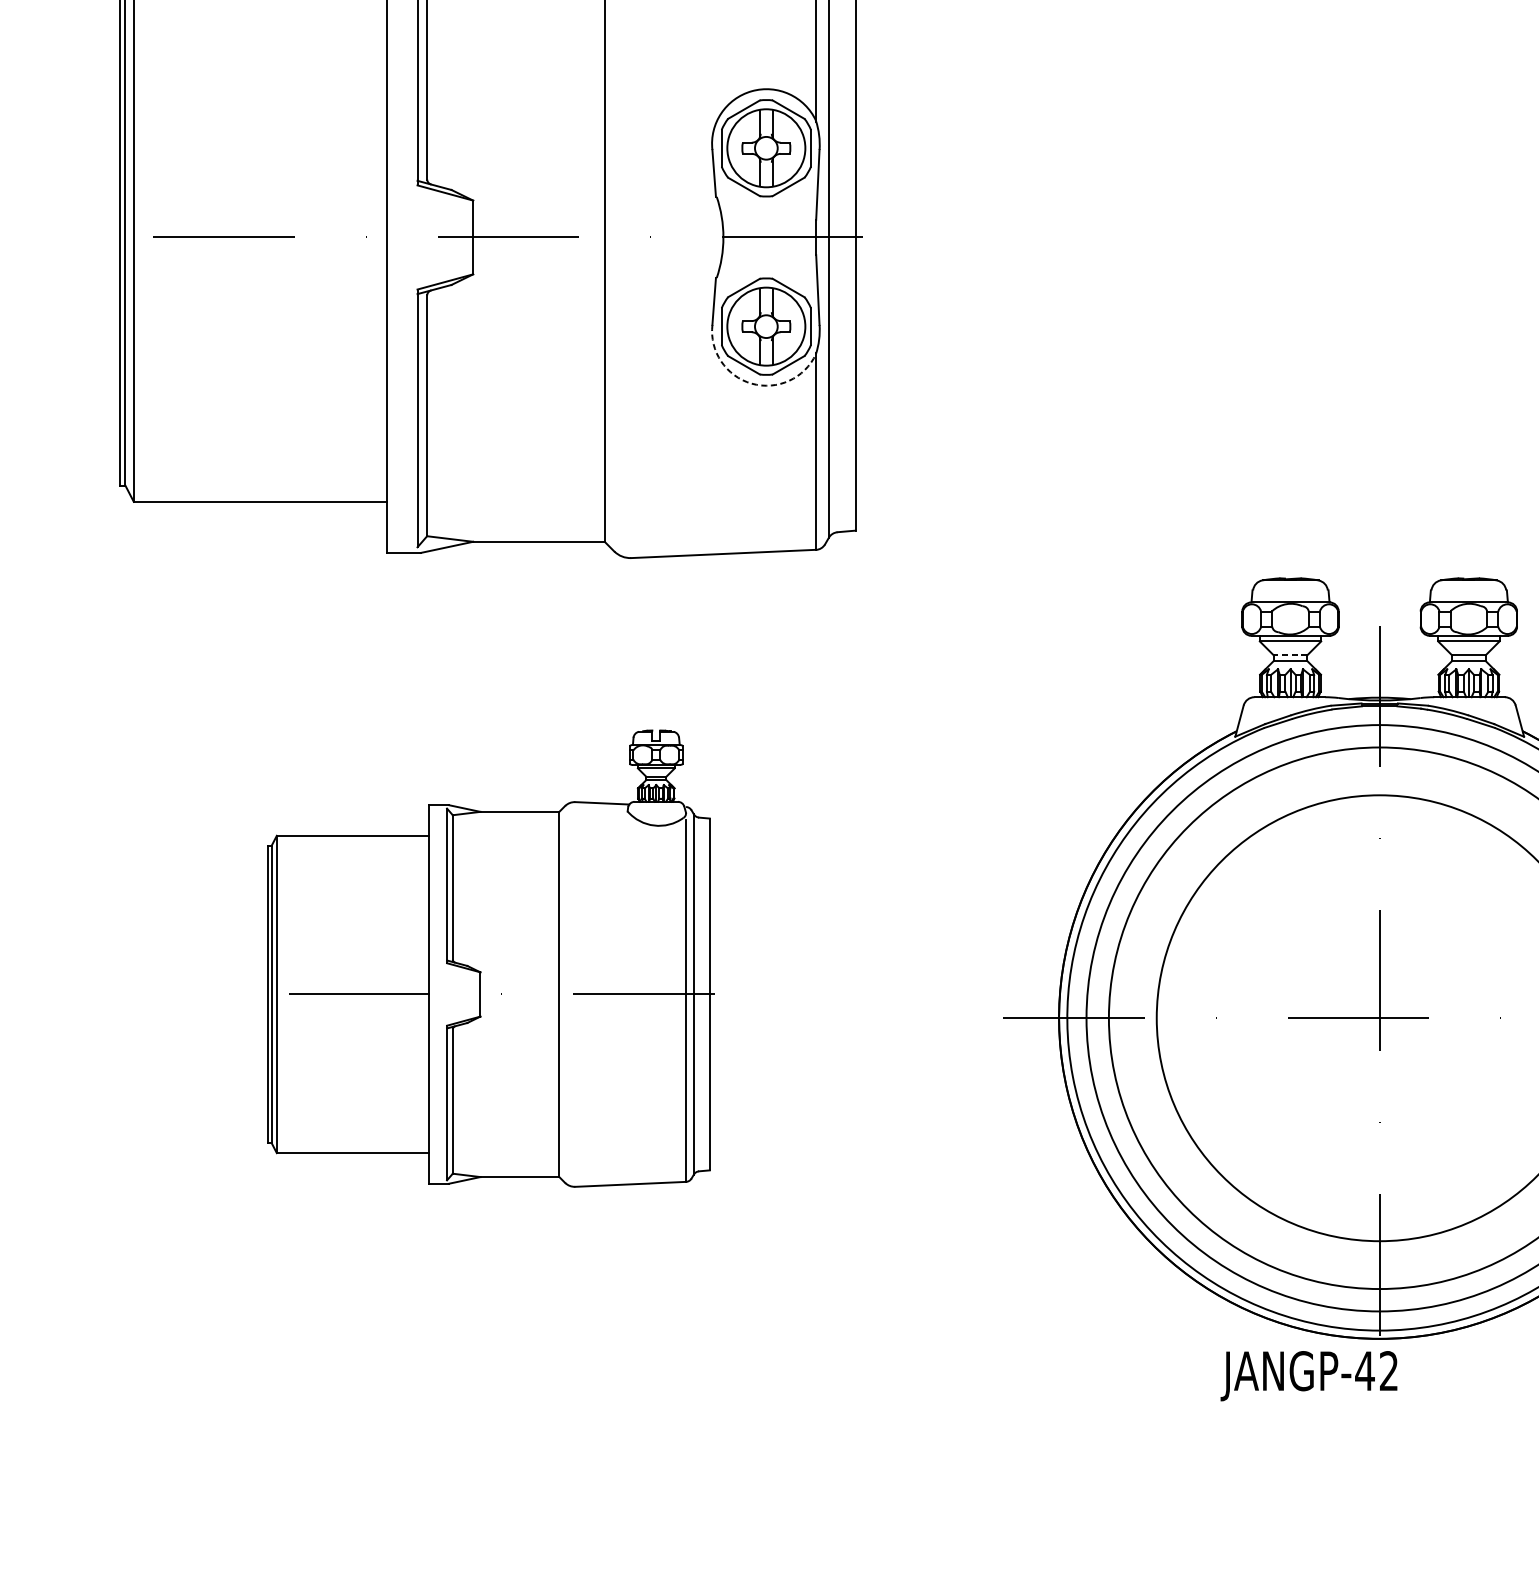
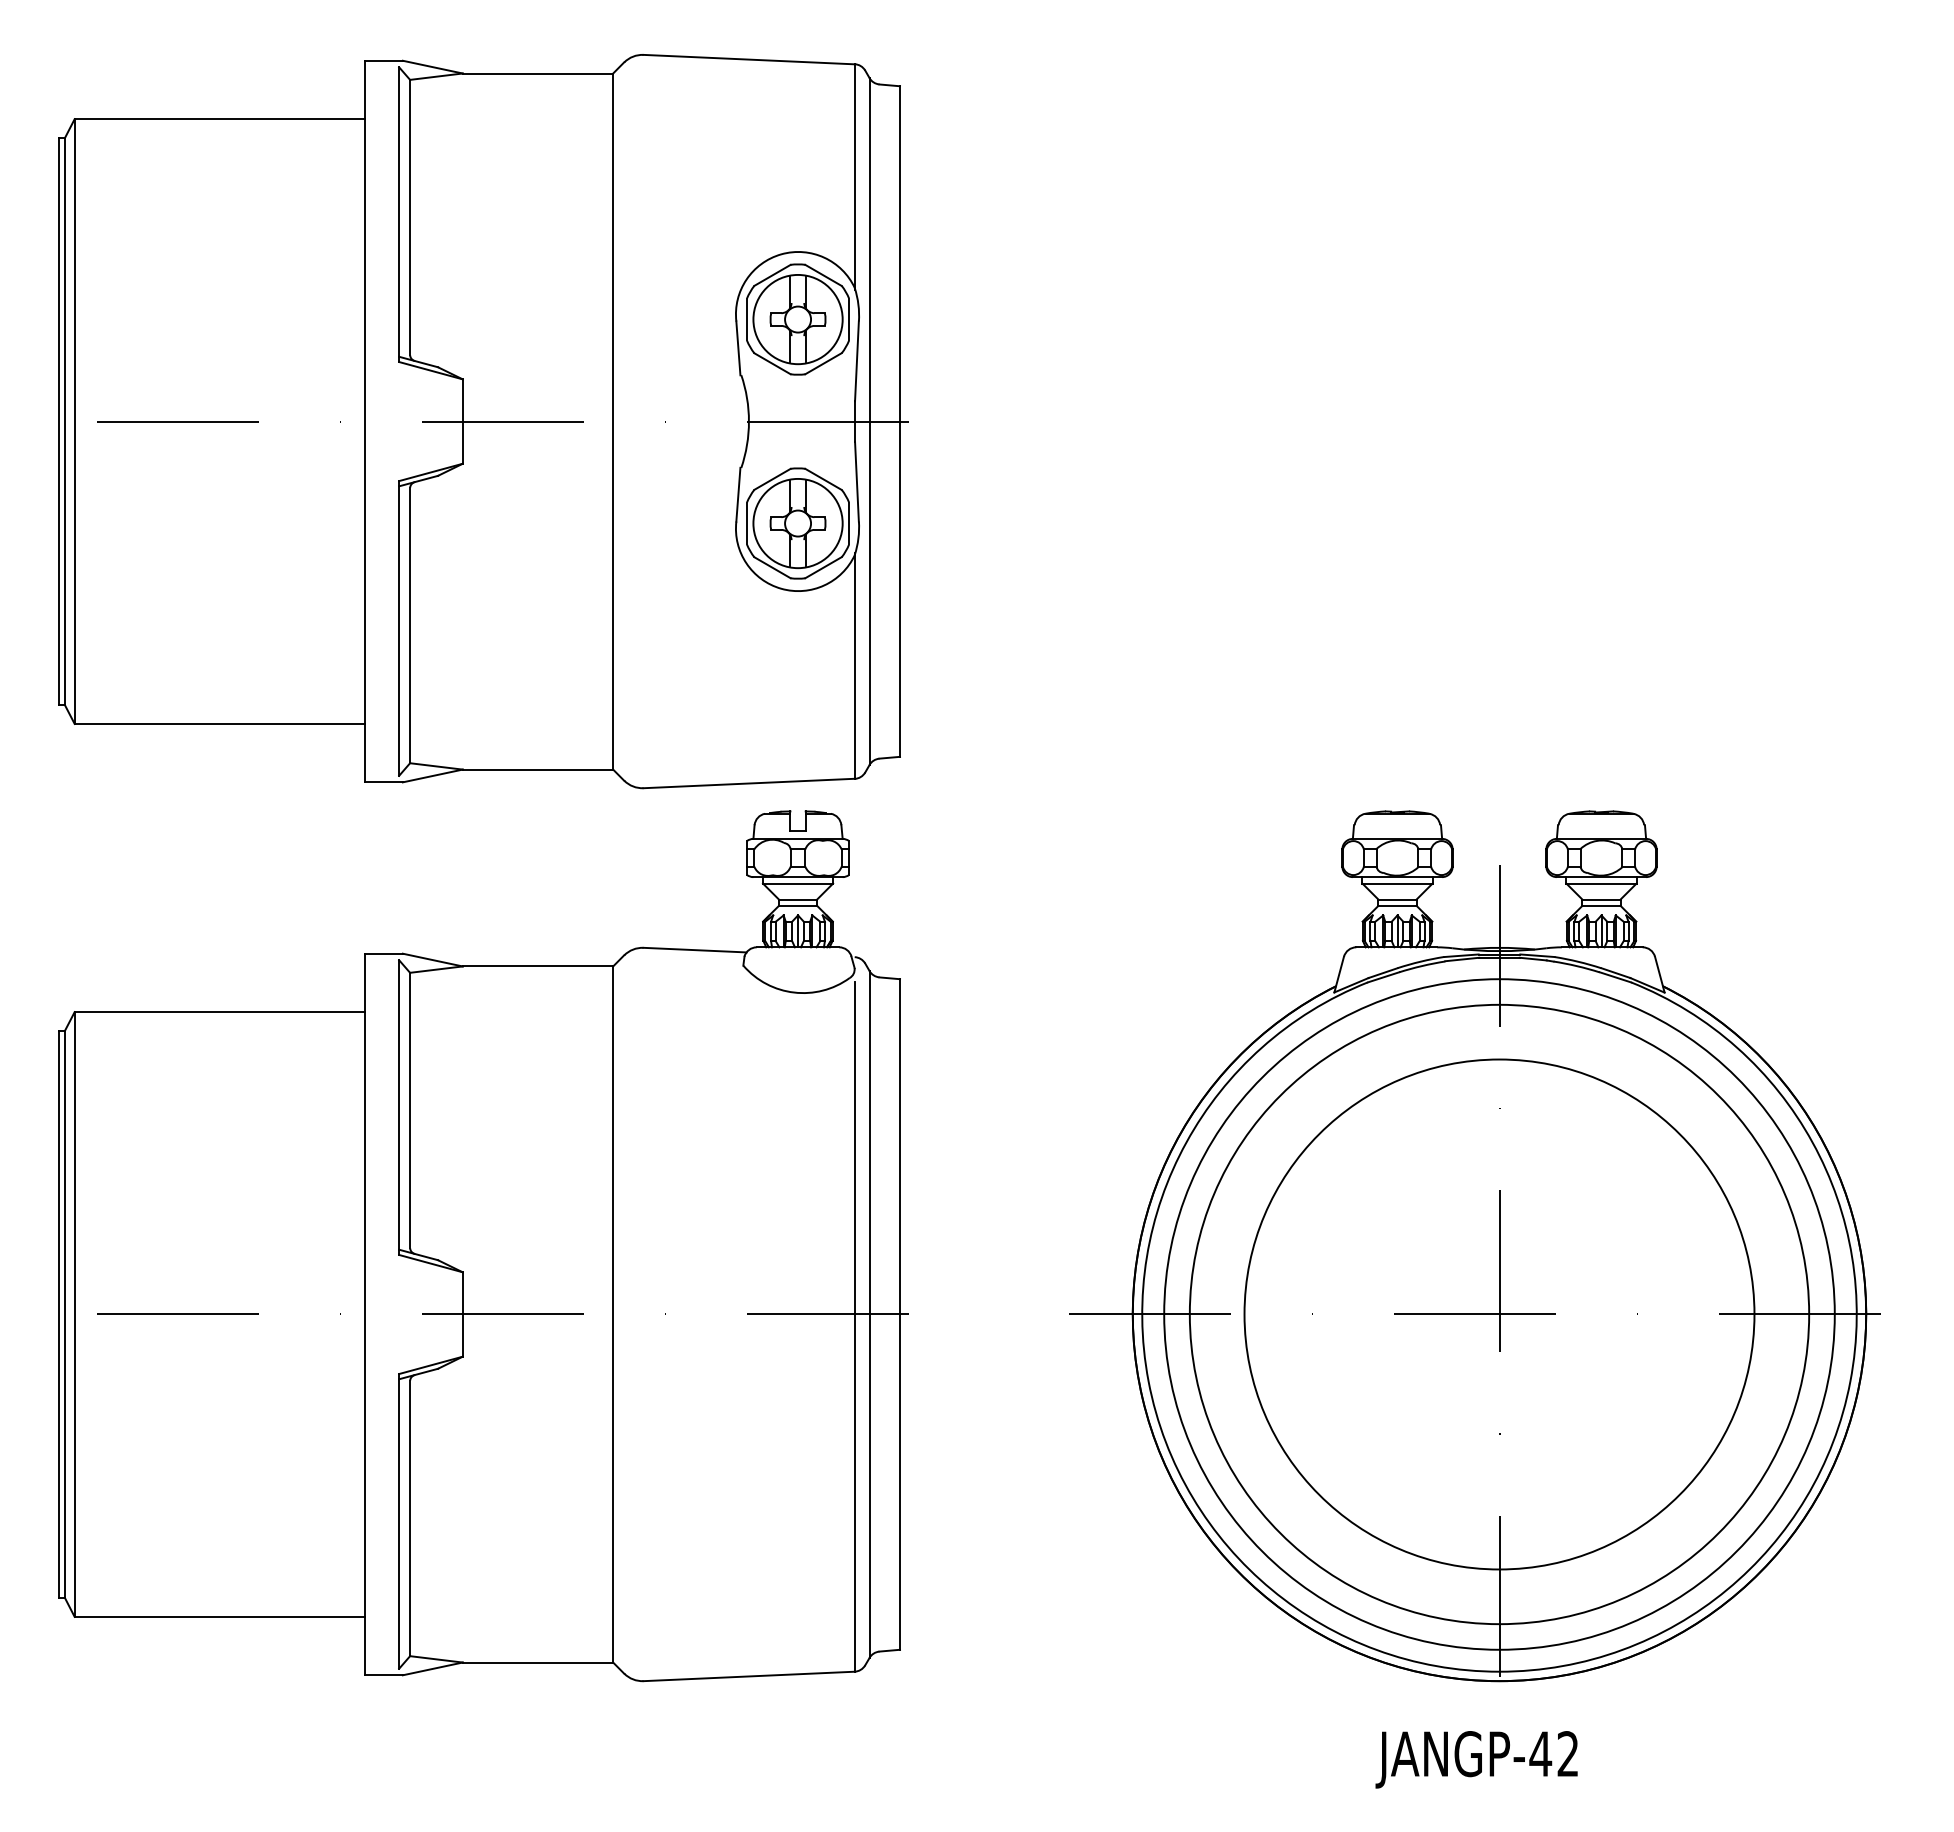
arc: (751, 383) -> (781, 588), dashed -> solid
line: (1290, 655) -> (1397, 899), dashed -> solid
part: (491, 958) -> (483, 1246), size x1.67
text: (1308, 1375) -> (1476, 1759), moved

